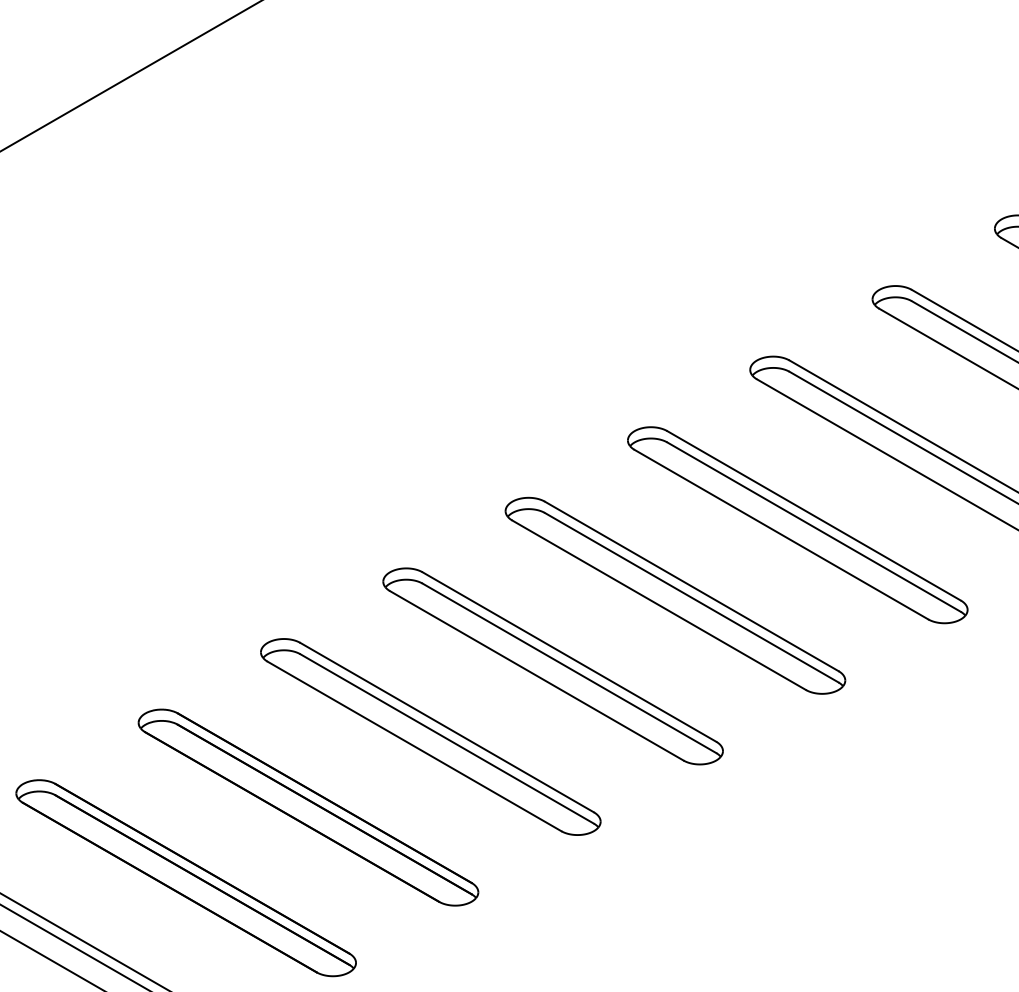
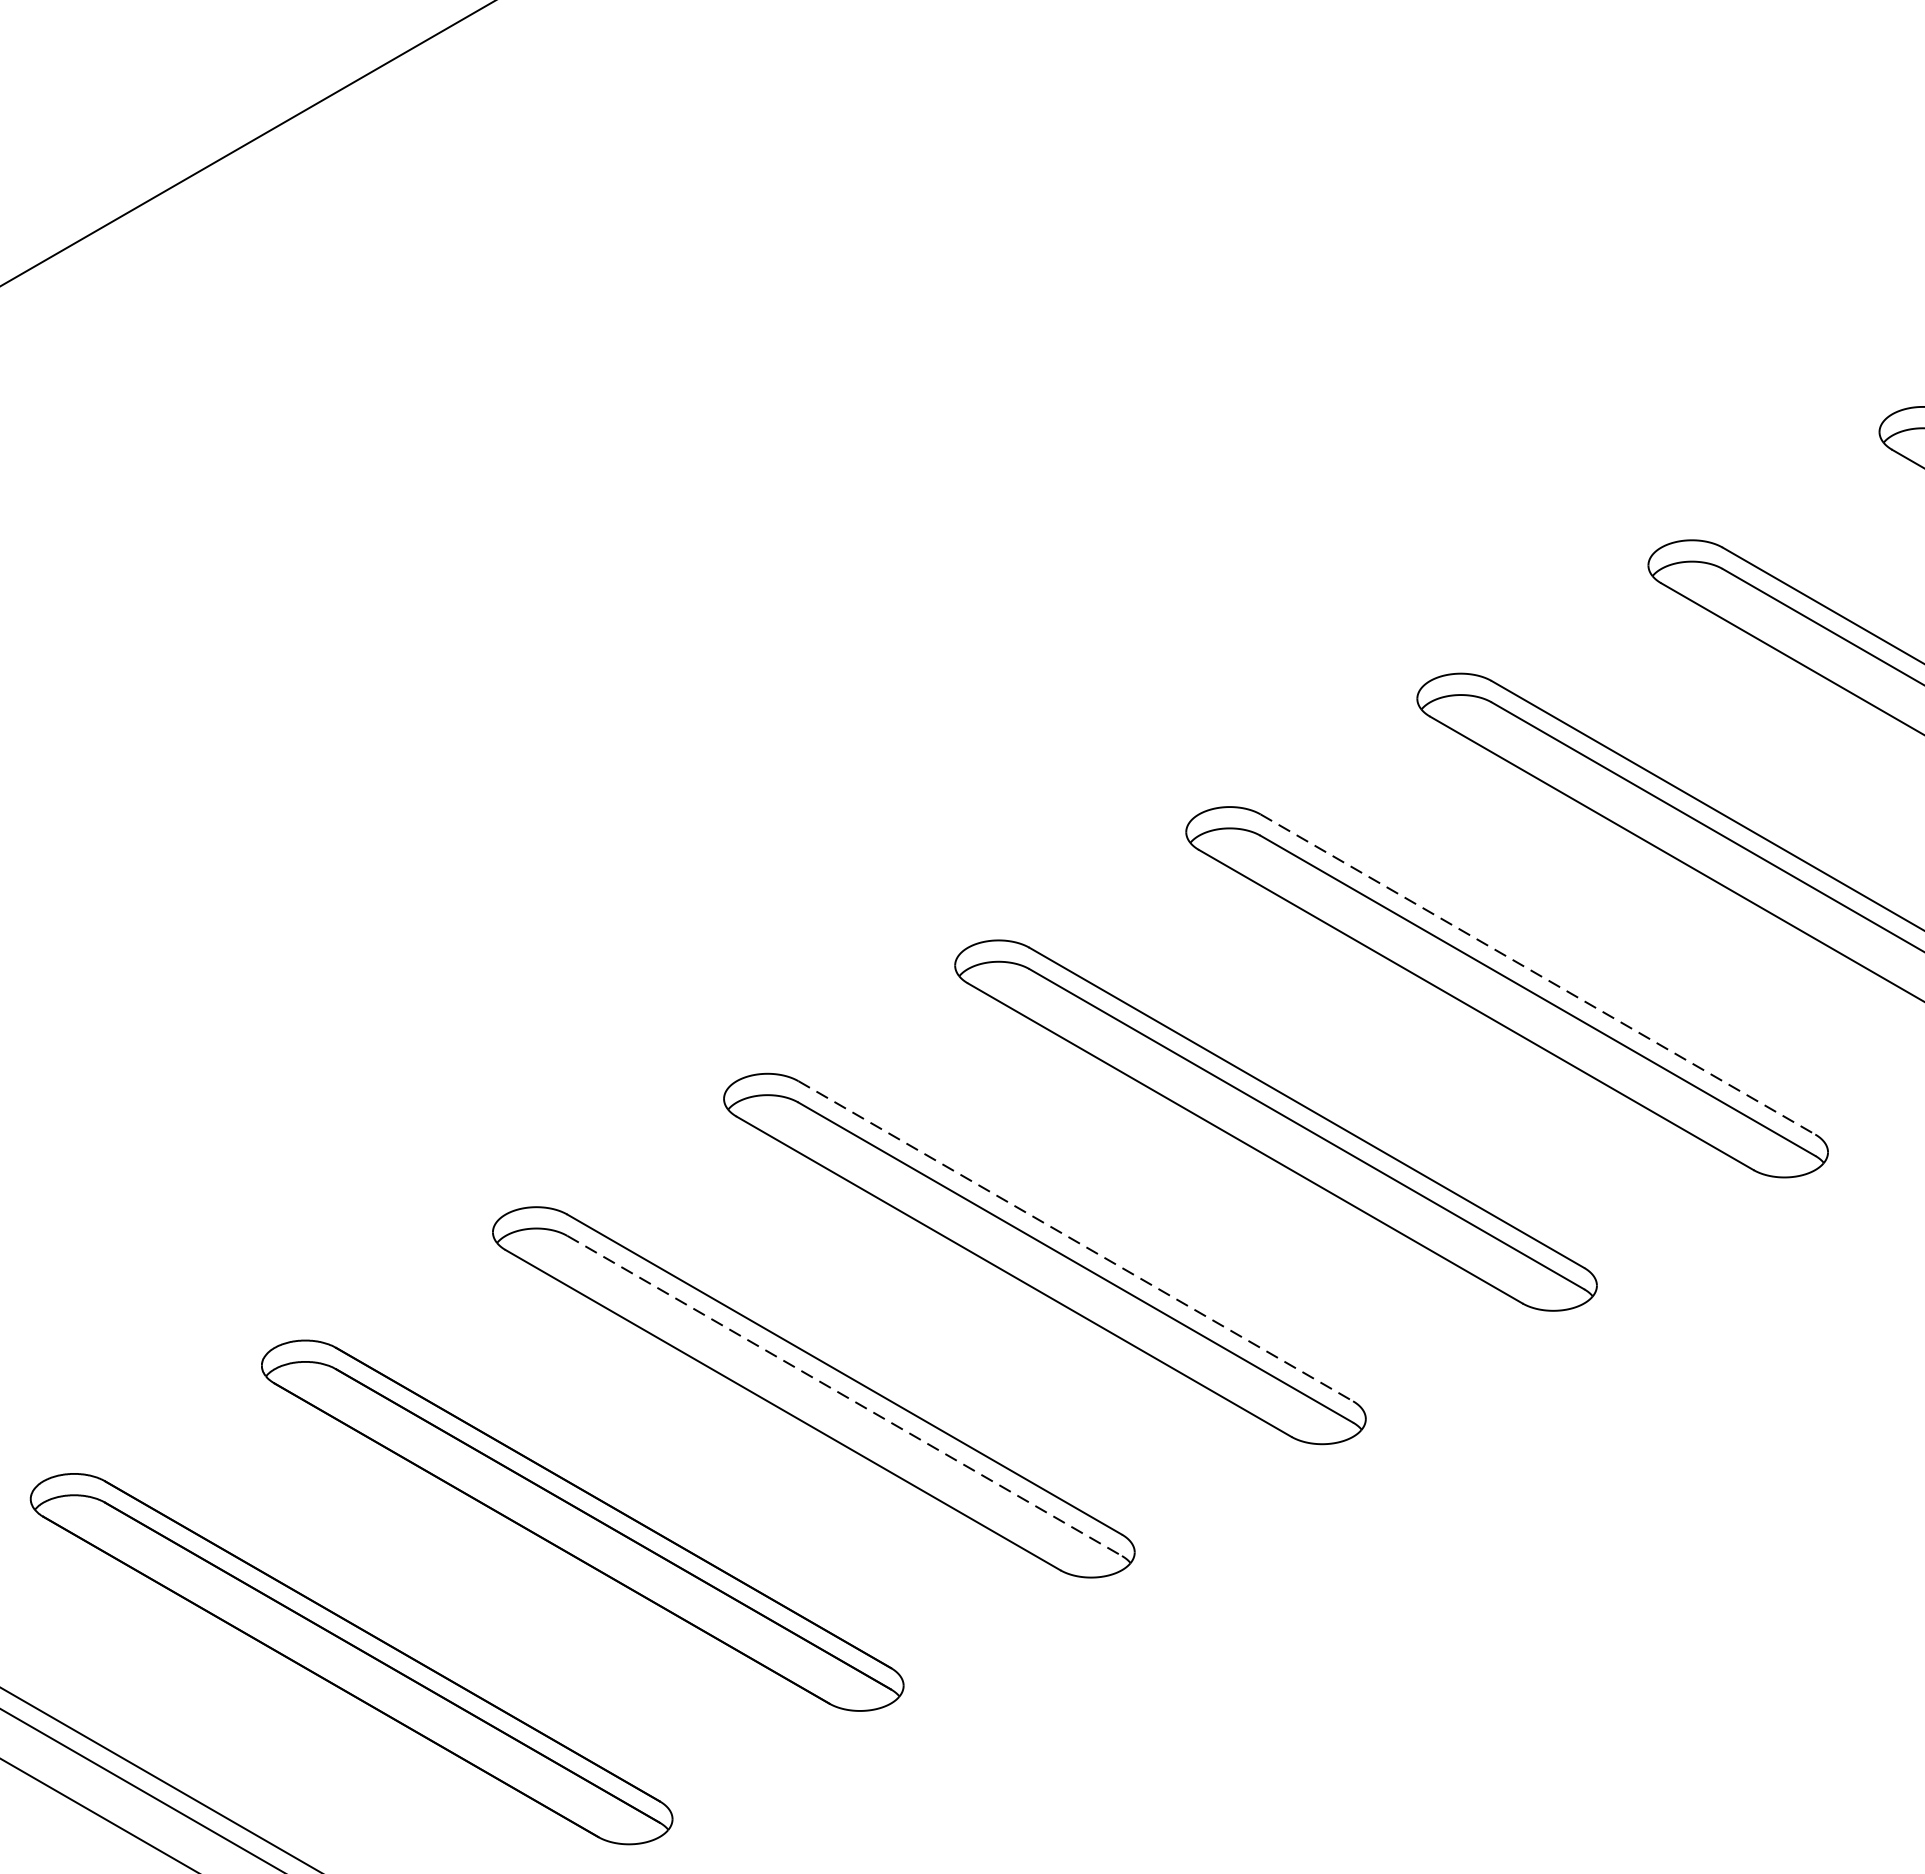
line: (814, 516) -> (1538, 975), solid -> dashed
line: (569, 657) -> (1075, 1242), solid -> dashed
line: (447, 739) -> (845, 1397), solid -> dashed

